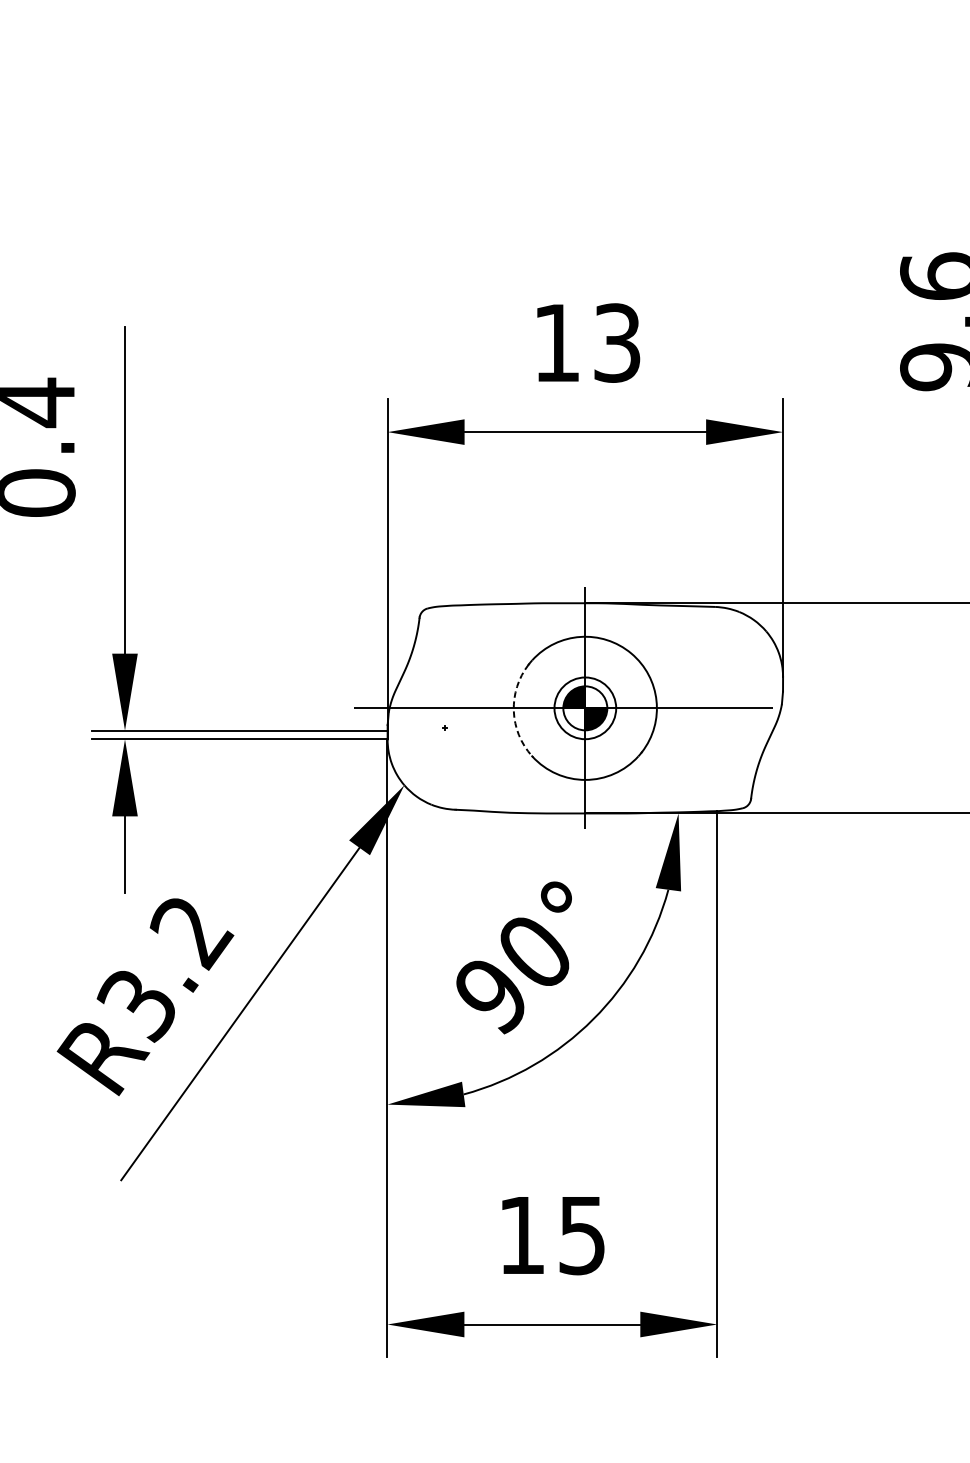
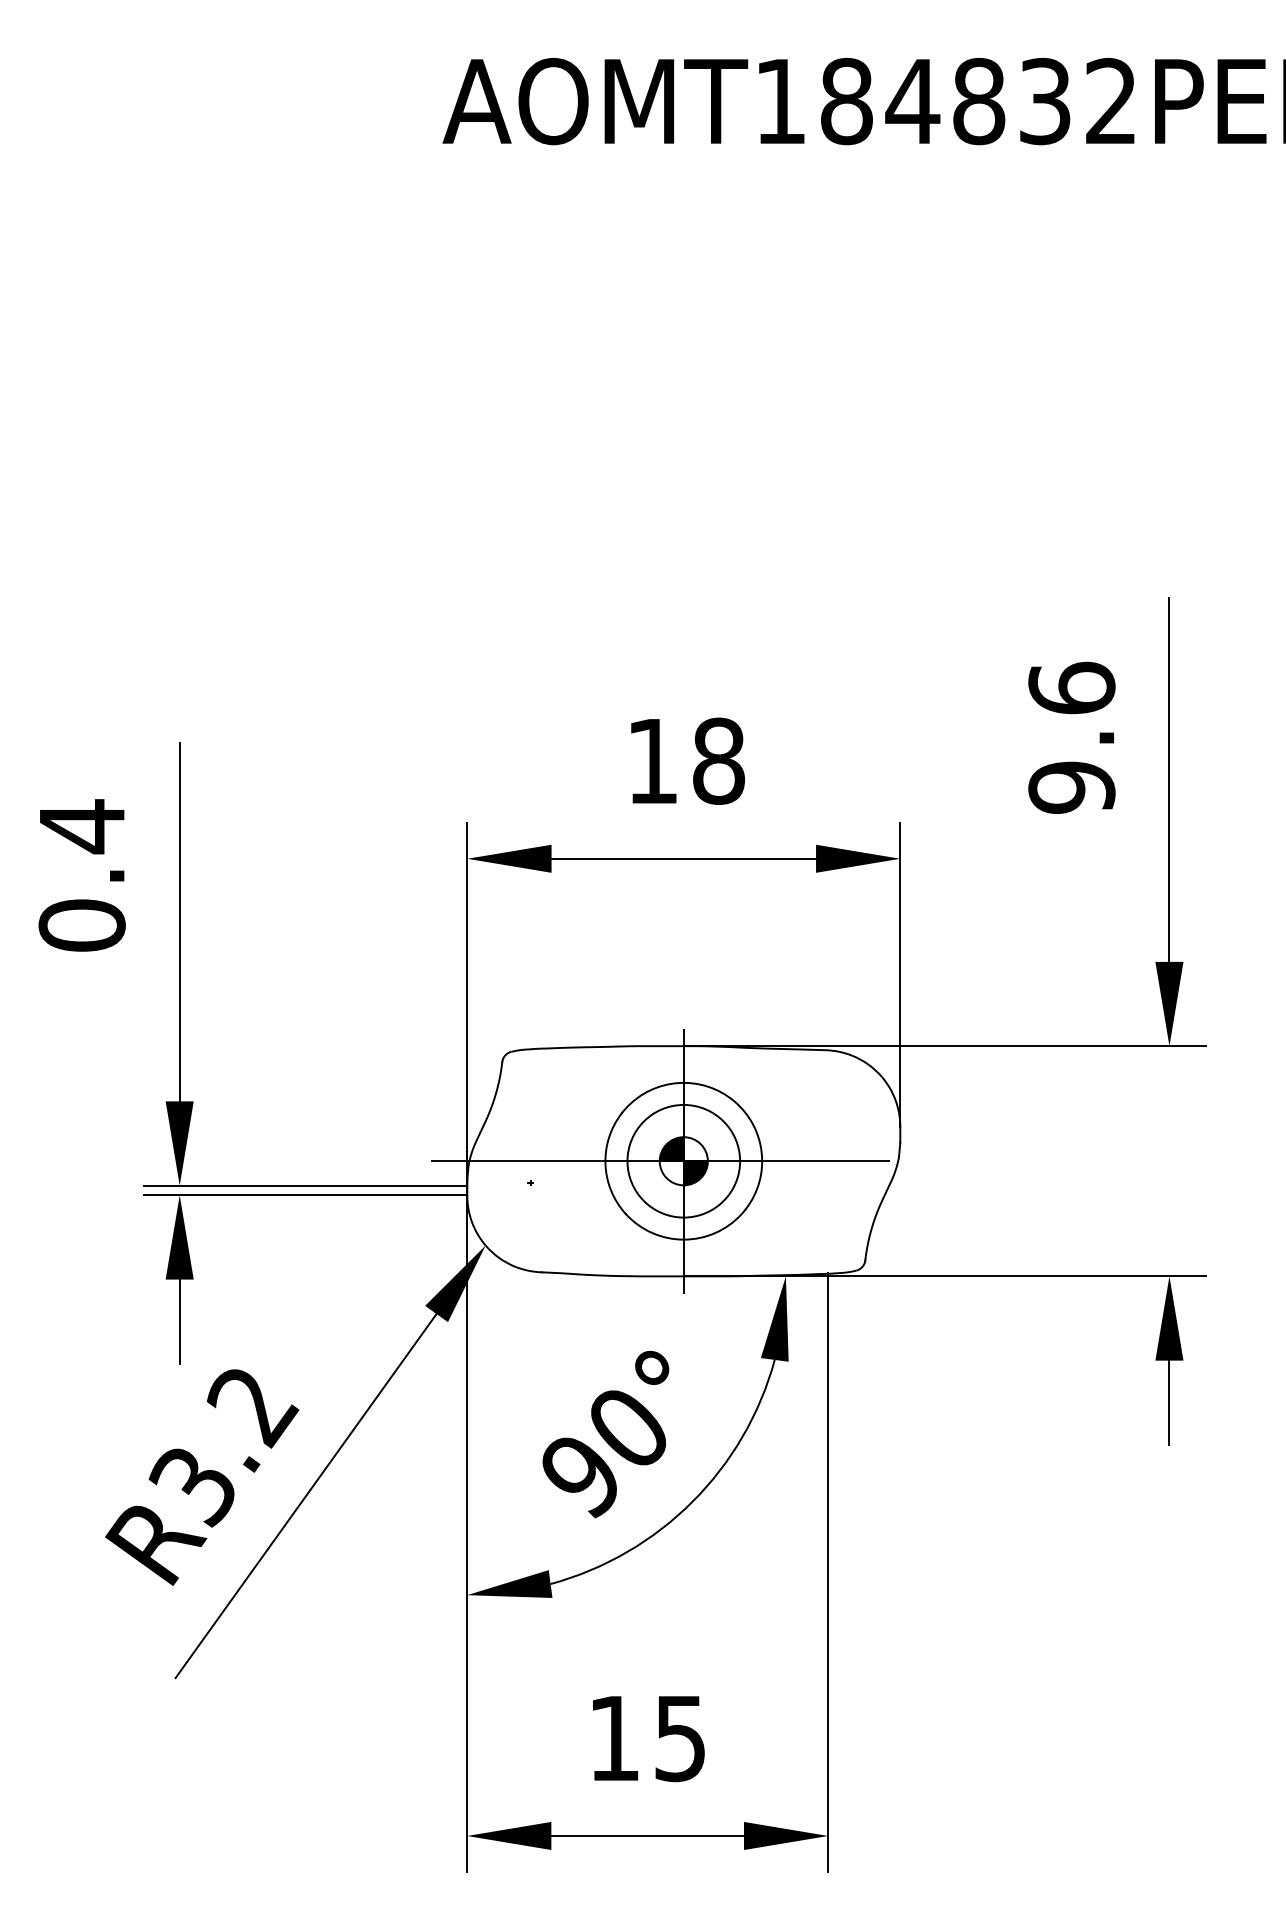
text: (617, 342) -> (718, 760), 13 -> 18
circle: (585, 707) -> (683, 1160), size x1.67
arc: (513, 711) -> (605, 1164), dashed -> solid

